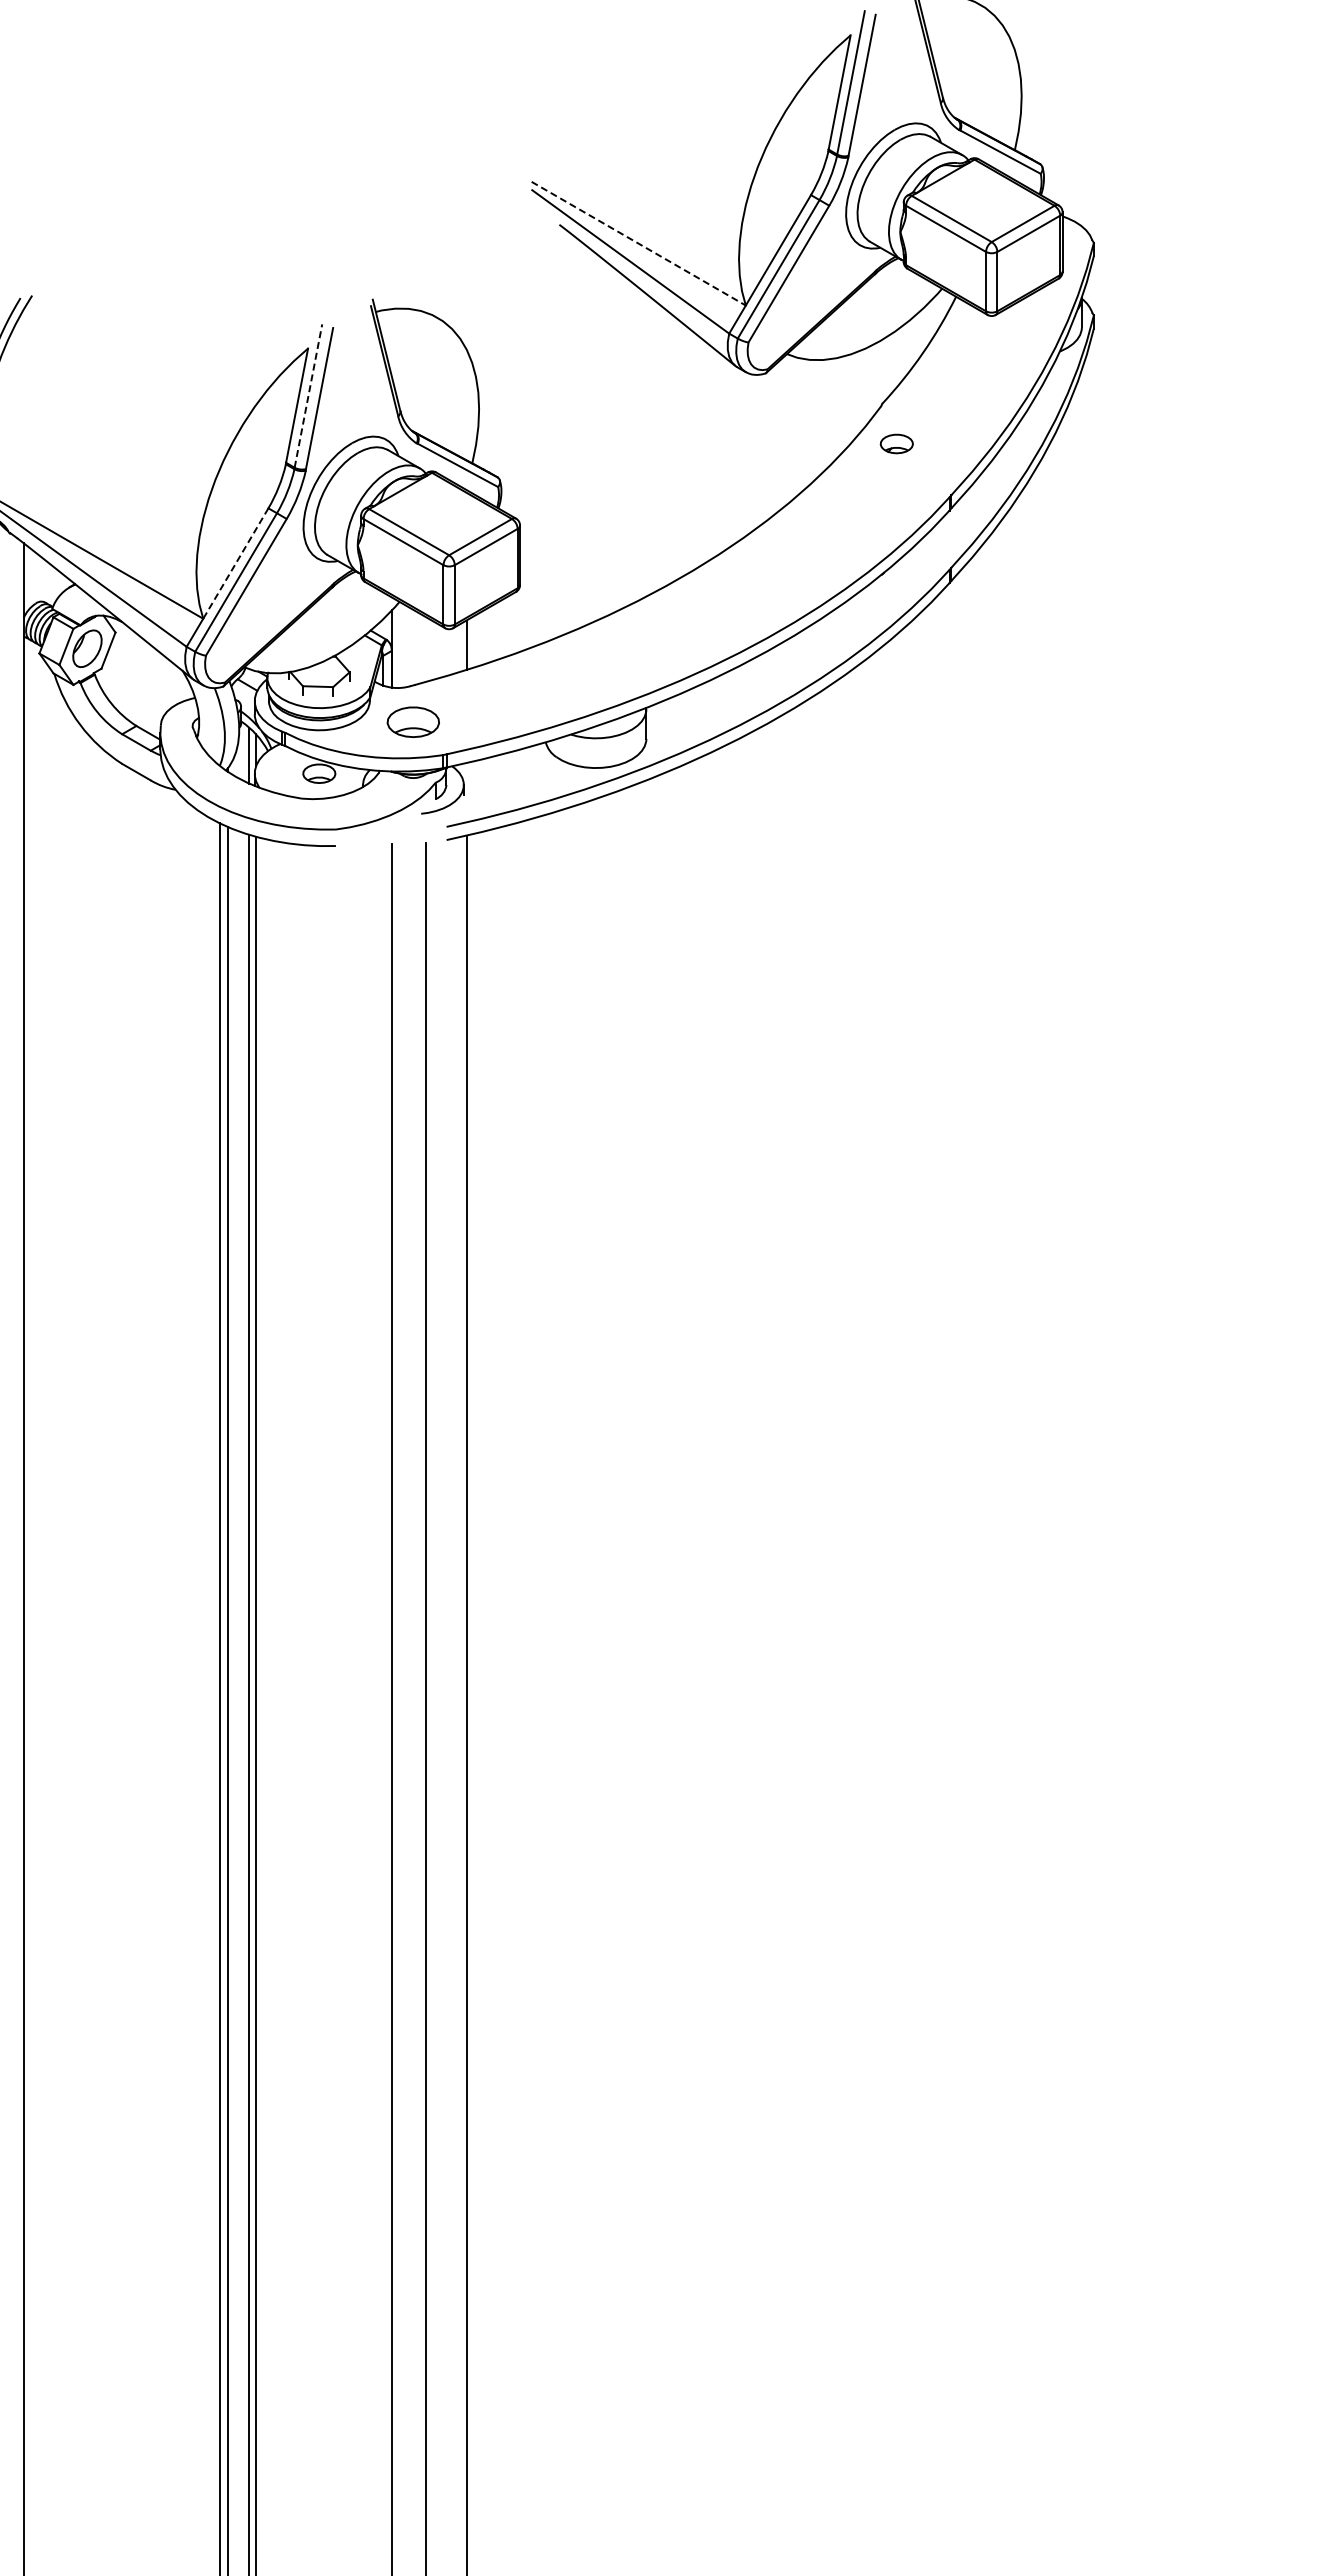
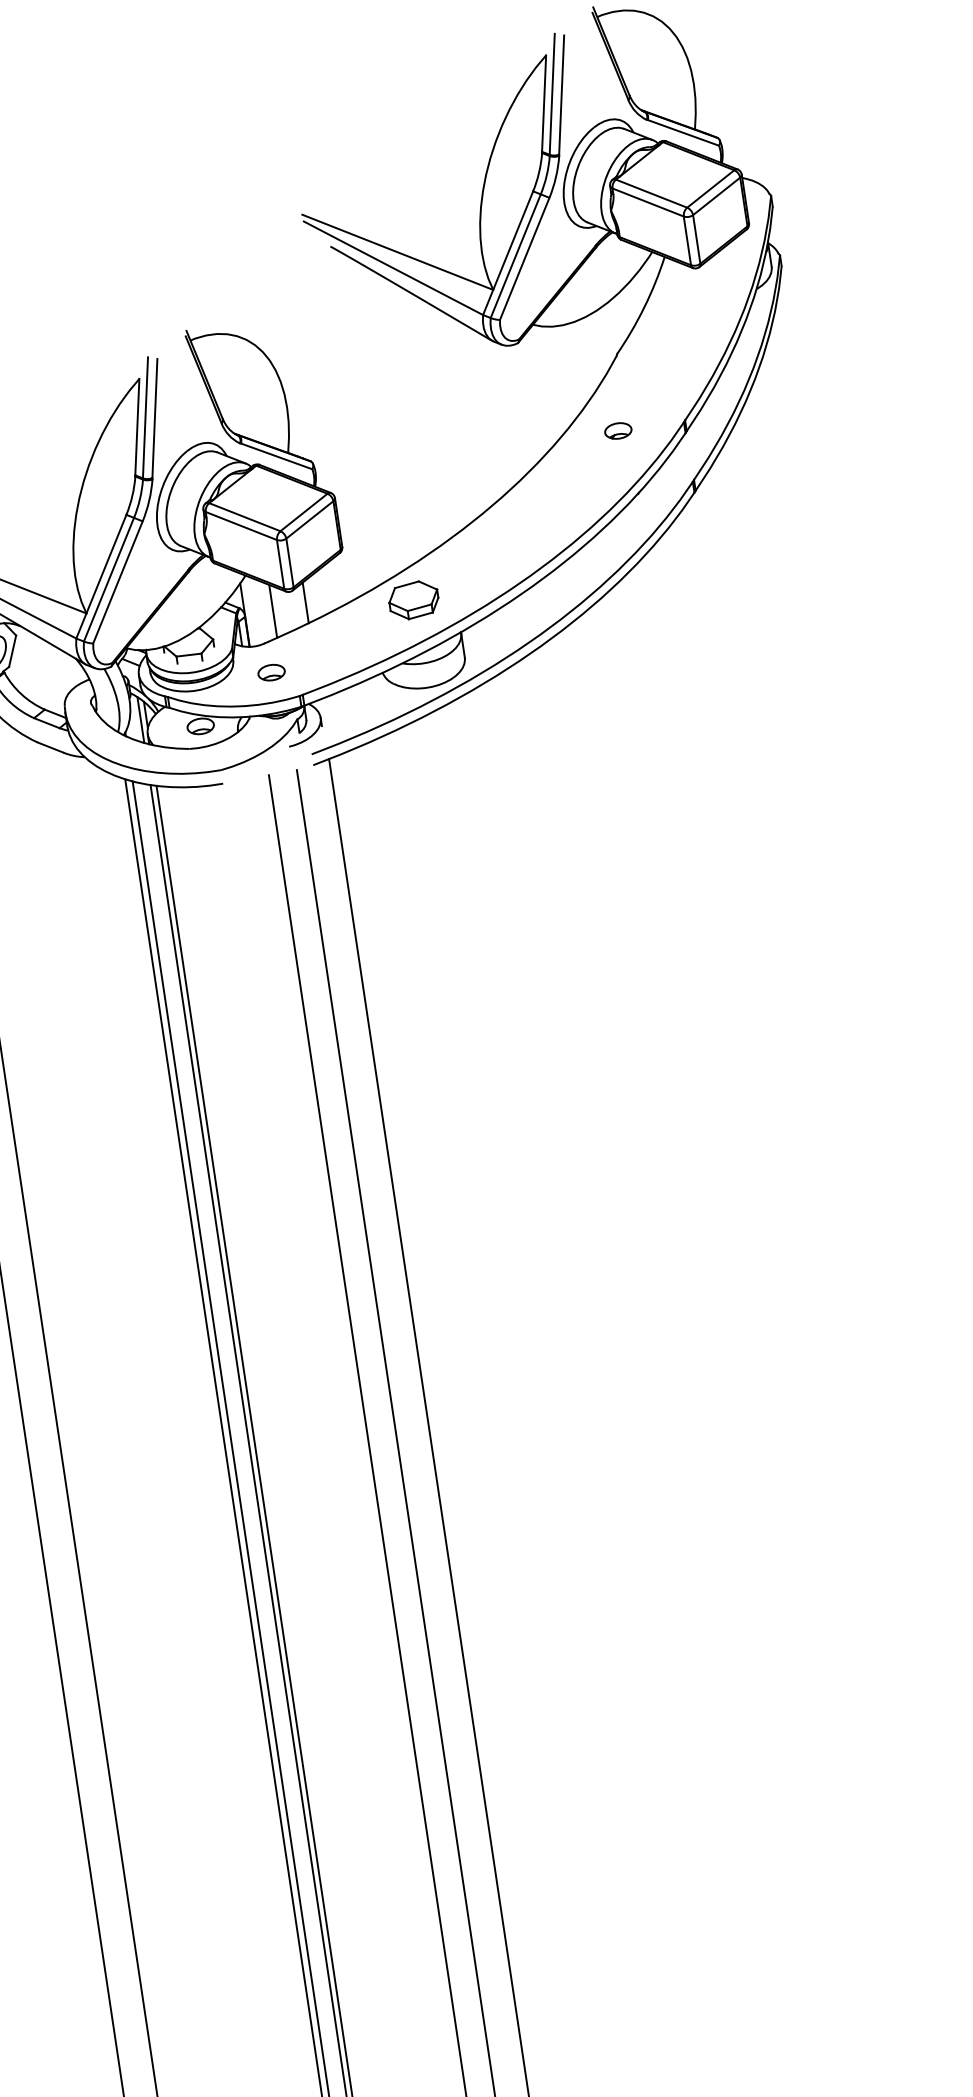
line: (638, 243) -> (397, 252), dashed -> solid
line: (308, 396) -> (145, 418), dashed -> solid
part: (896, 443) -> (618, 430), moved
line: (235, 563) -> (106, 564), dashed -> solid
line: (426, 649) -> (273, 611), added
part: (595, 661) -> (413, 600), added
part: (413, 722) -> (271, 672), size x0.62

